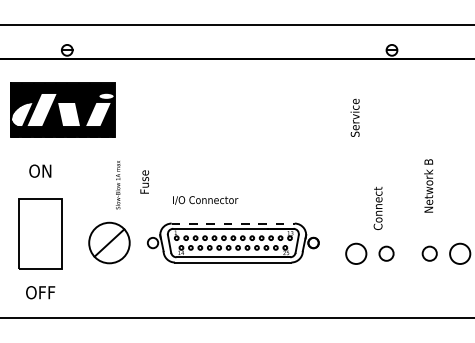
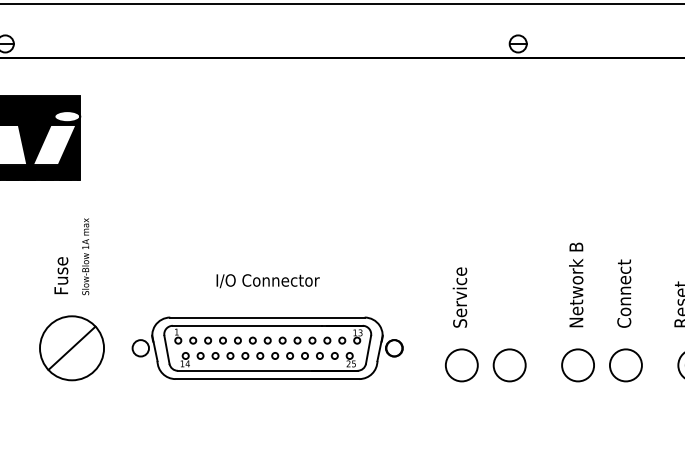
text: (354, 117) -> (459, 296), moved
text: (144, 181) -> (61, 274), moved
text: (428, 185) -> (575, 284), moved
text: (205, 200) -> (267, 281), moved
text: (377, 208) -> (623, 293), moved
line: (233, 223) -> (267, 317), dashed -> solid
circle: (386, 253) -> (509, 364), size x1.43
circle: (429, 253) -> (577, 364), size x1.43

